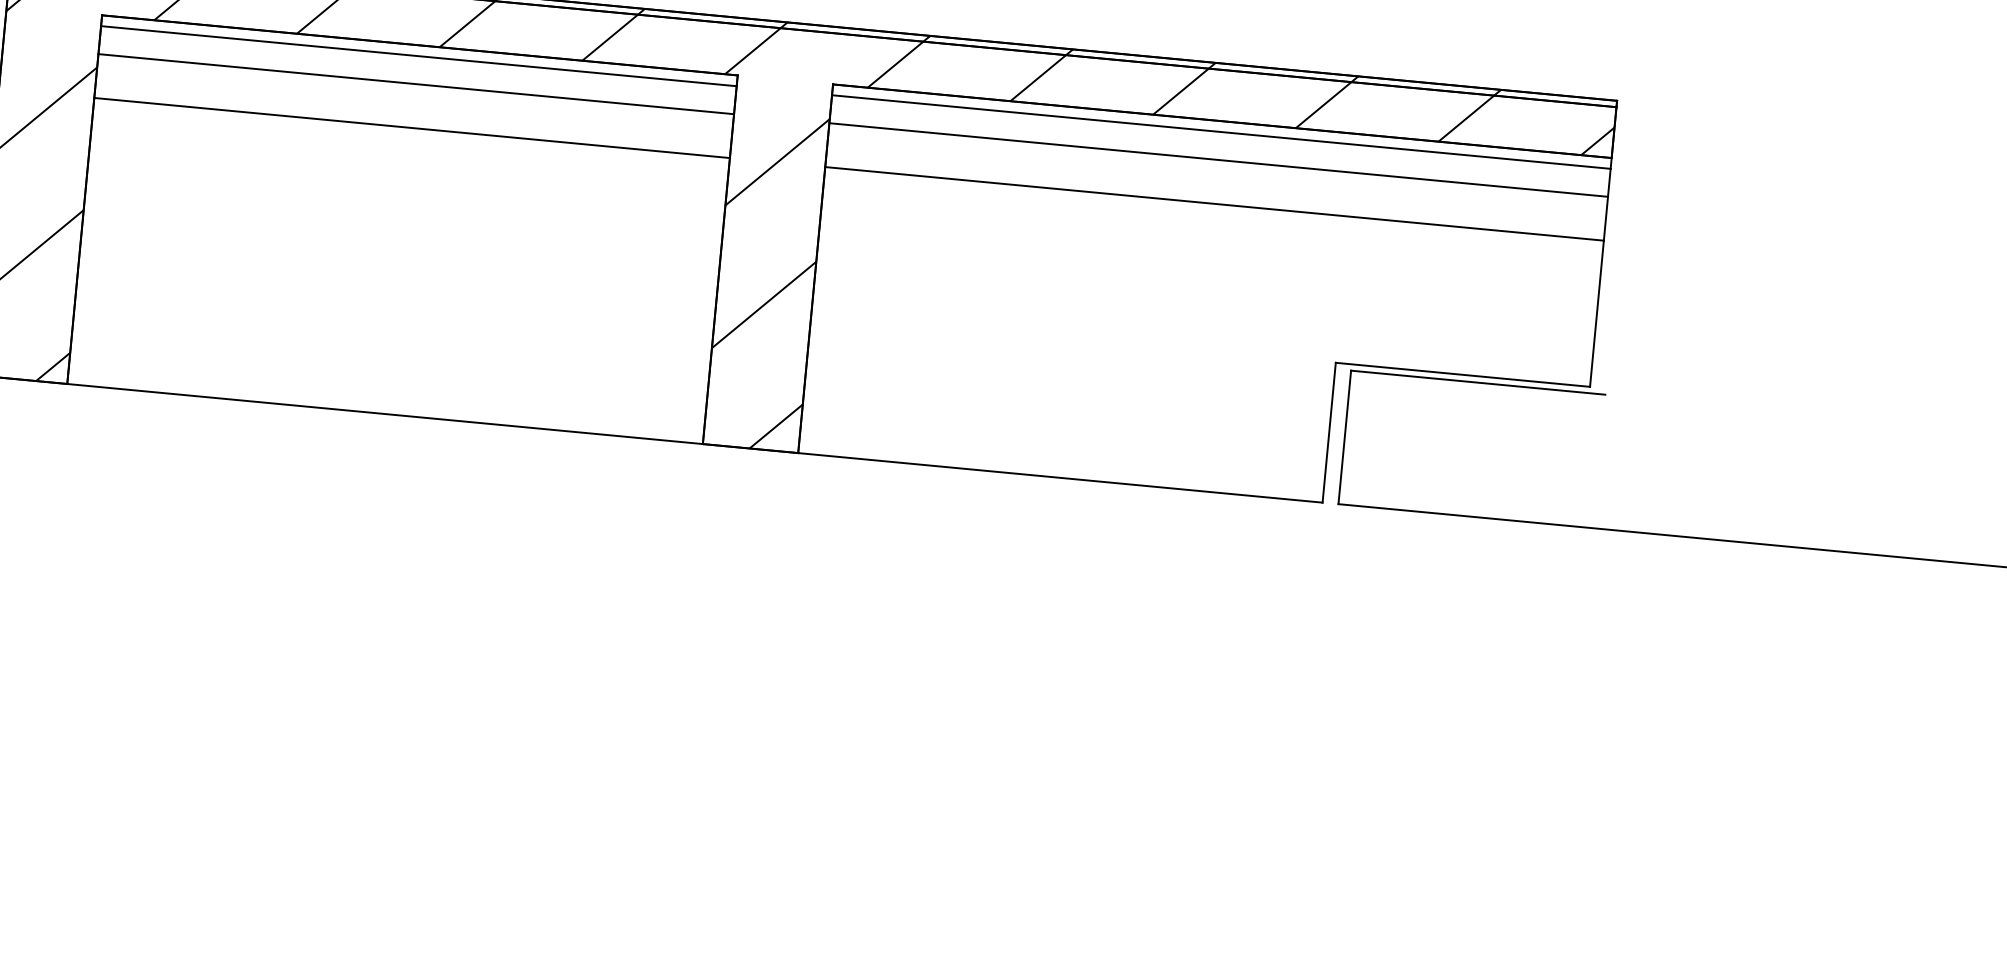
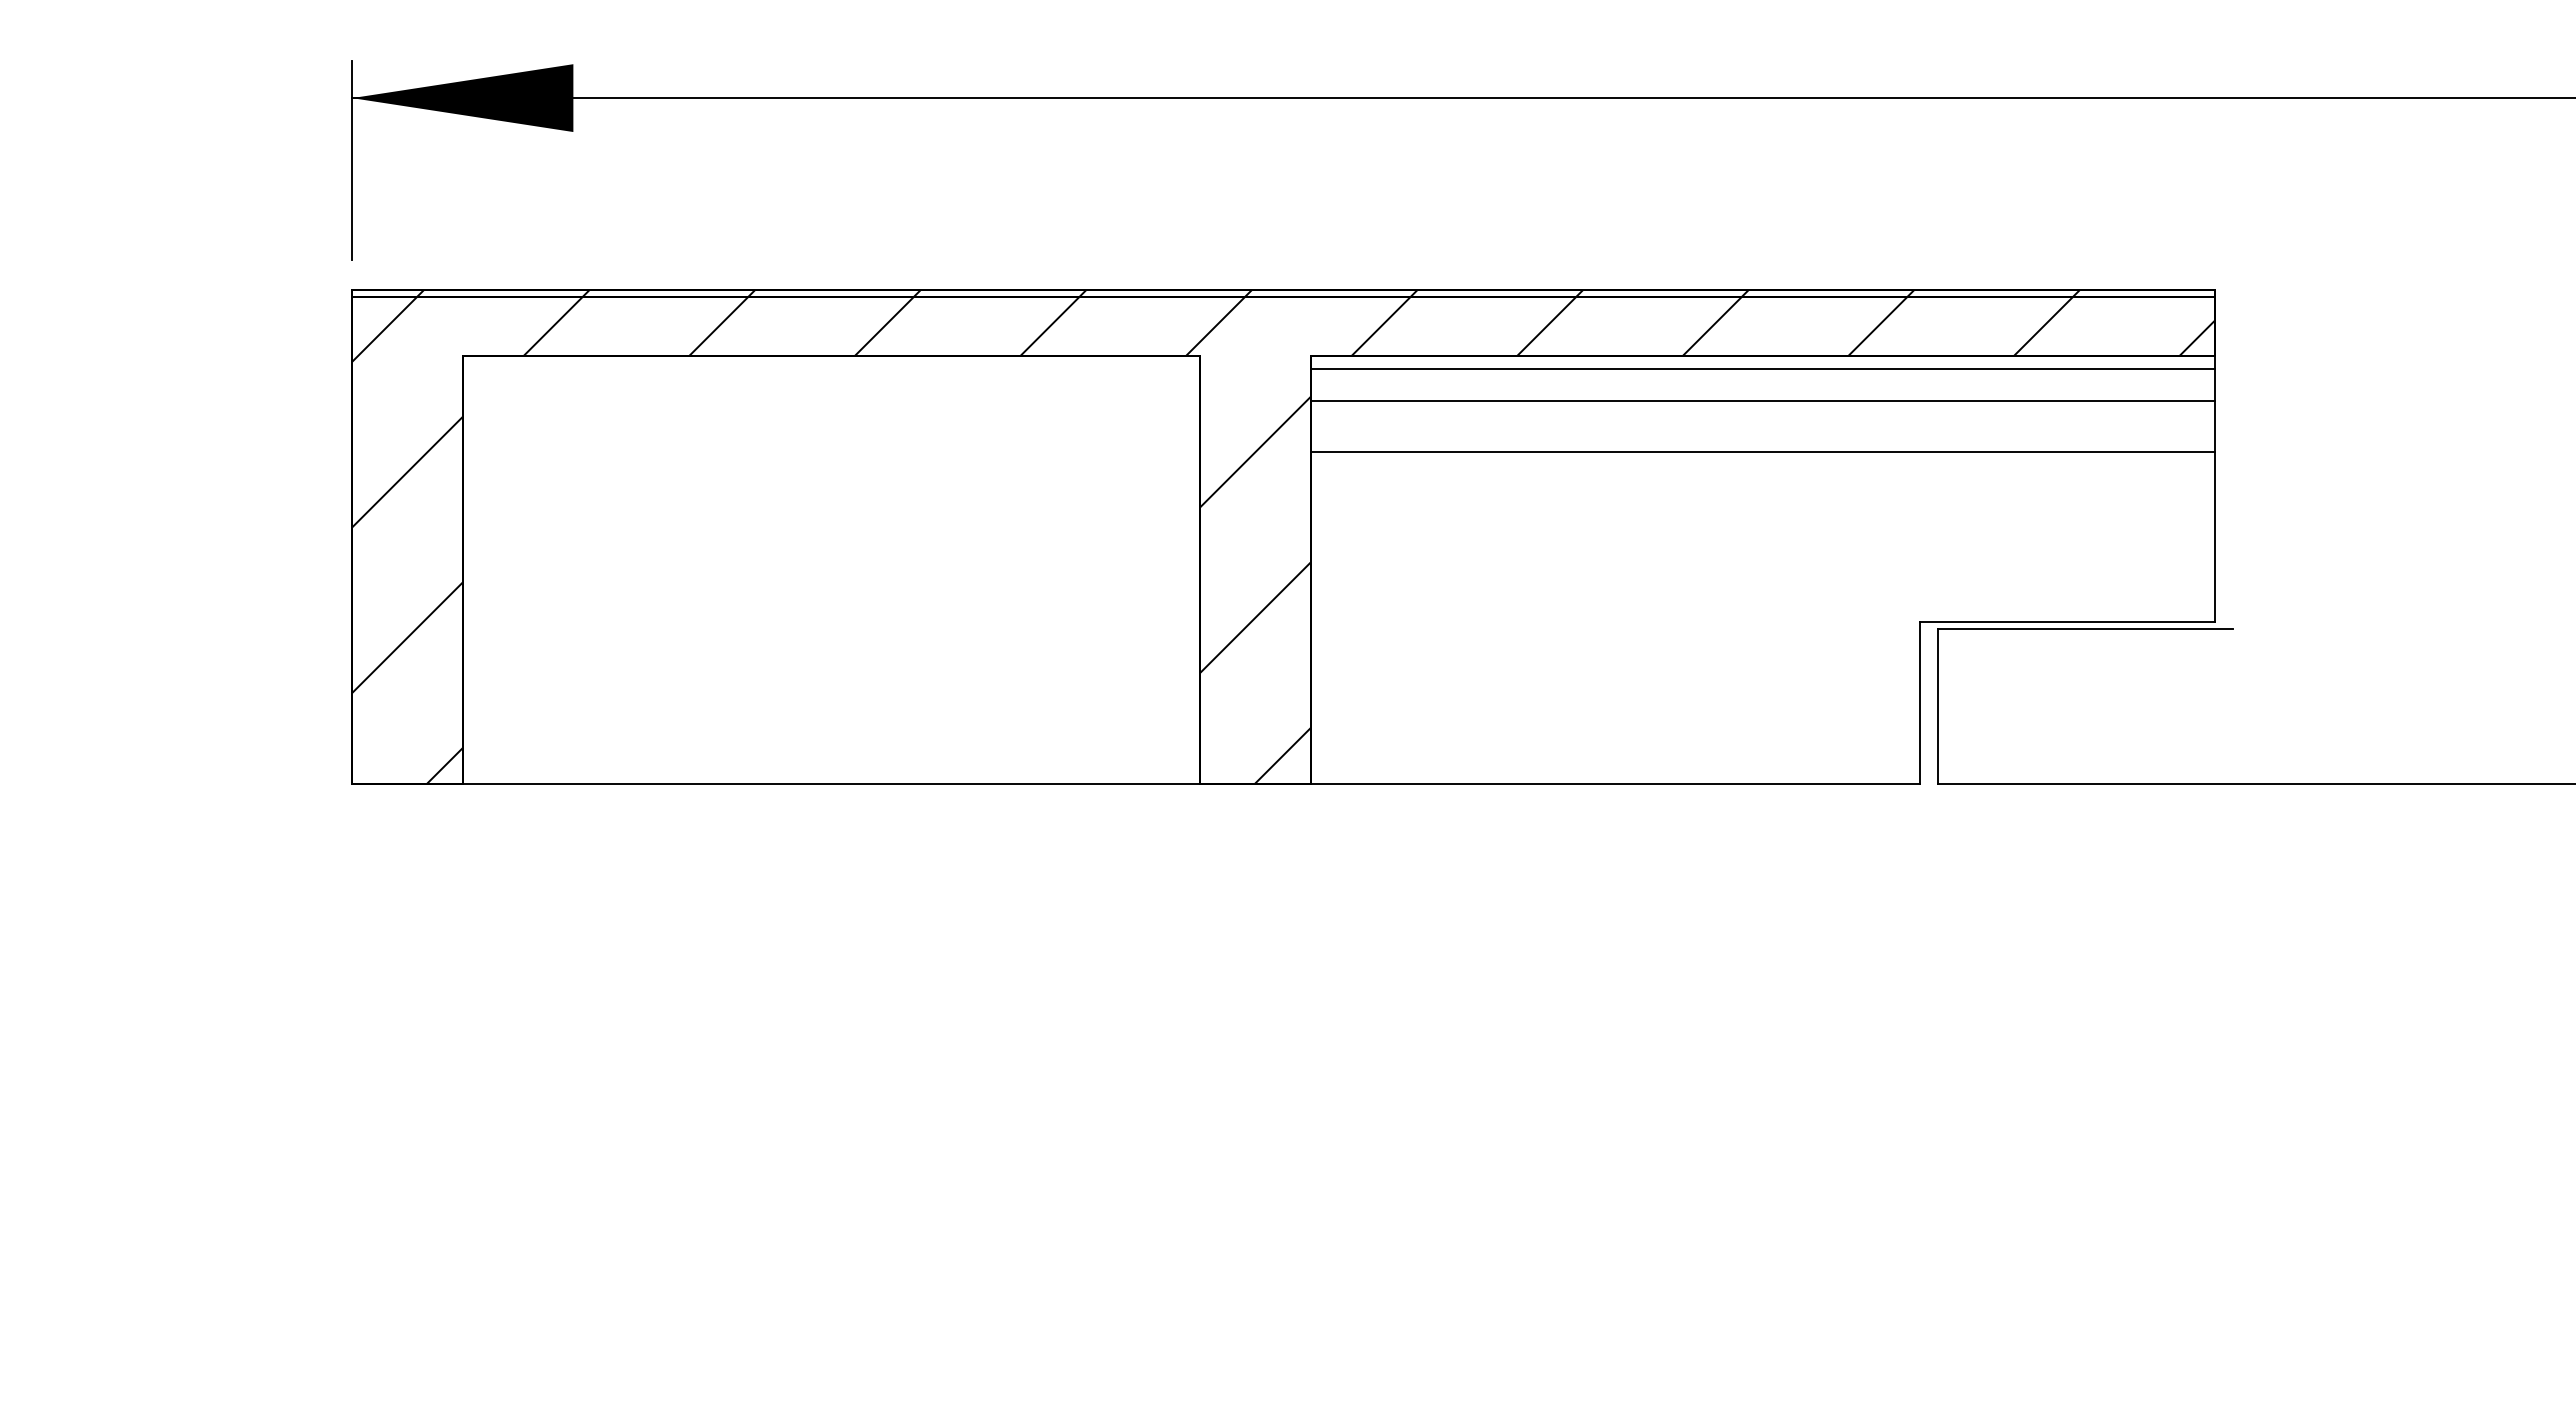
line: (418, 55) -> (831, 368), removed
line: (416, 84) -> (831, 401), removed
line: (411, 128) -> (831, 452), removed

